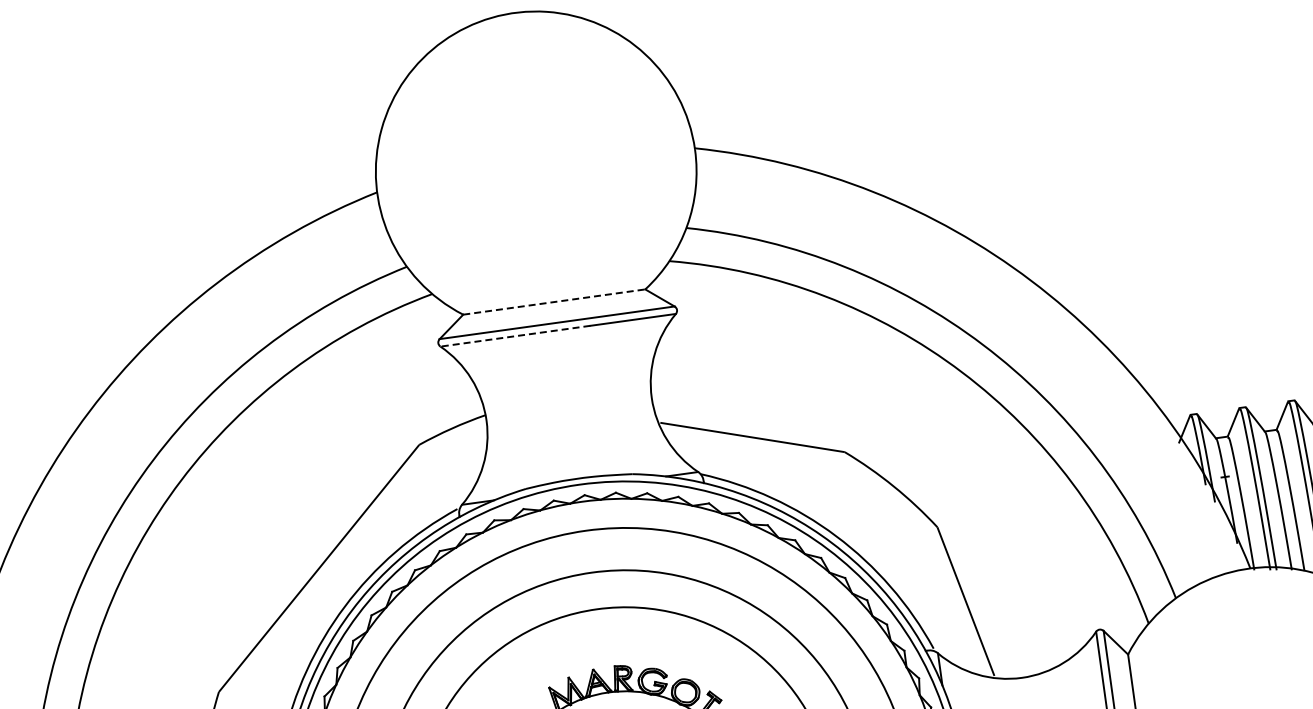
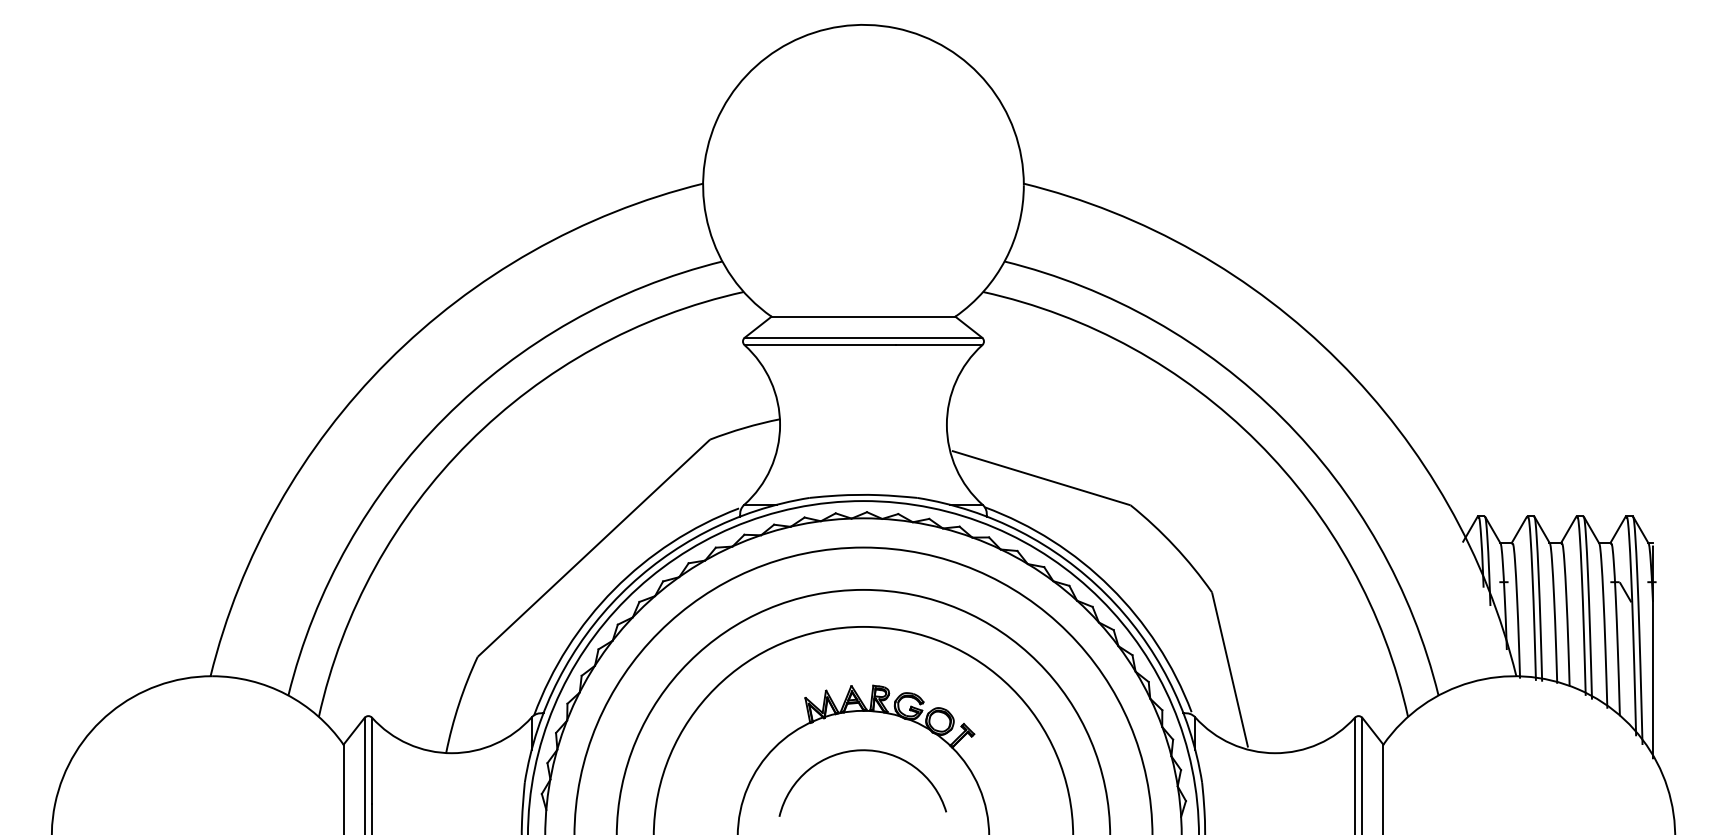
line: (554, 301) -> (863, 316), dashed -> solid
line: (515, 336) -> (820, 345), dashed -> solid

